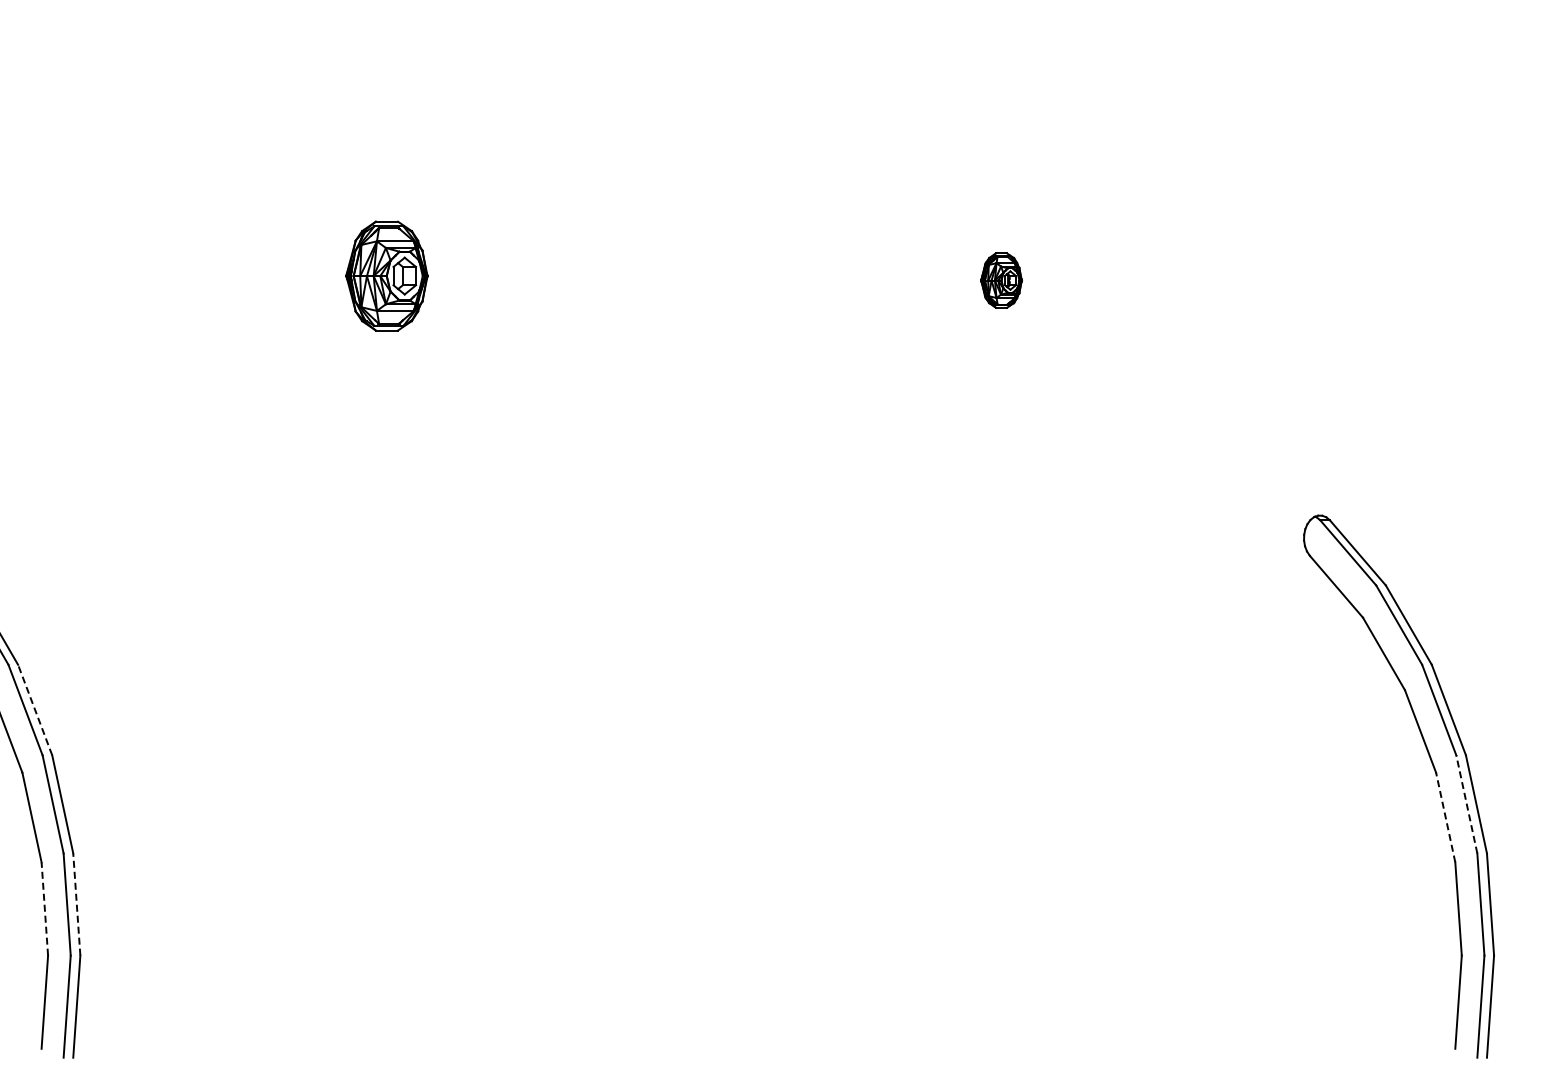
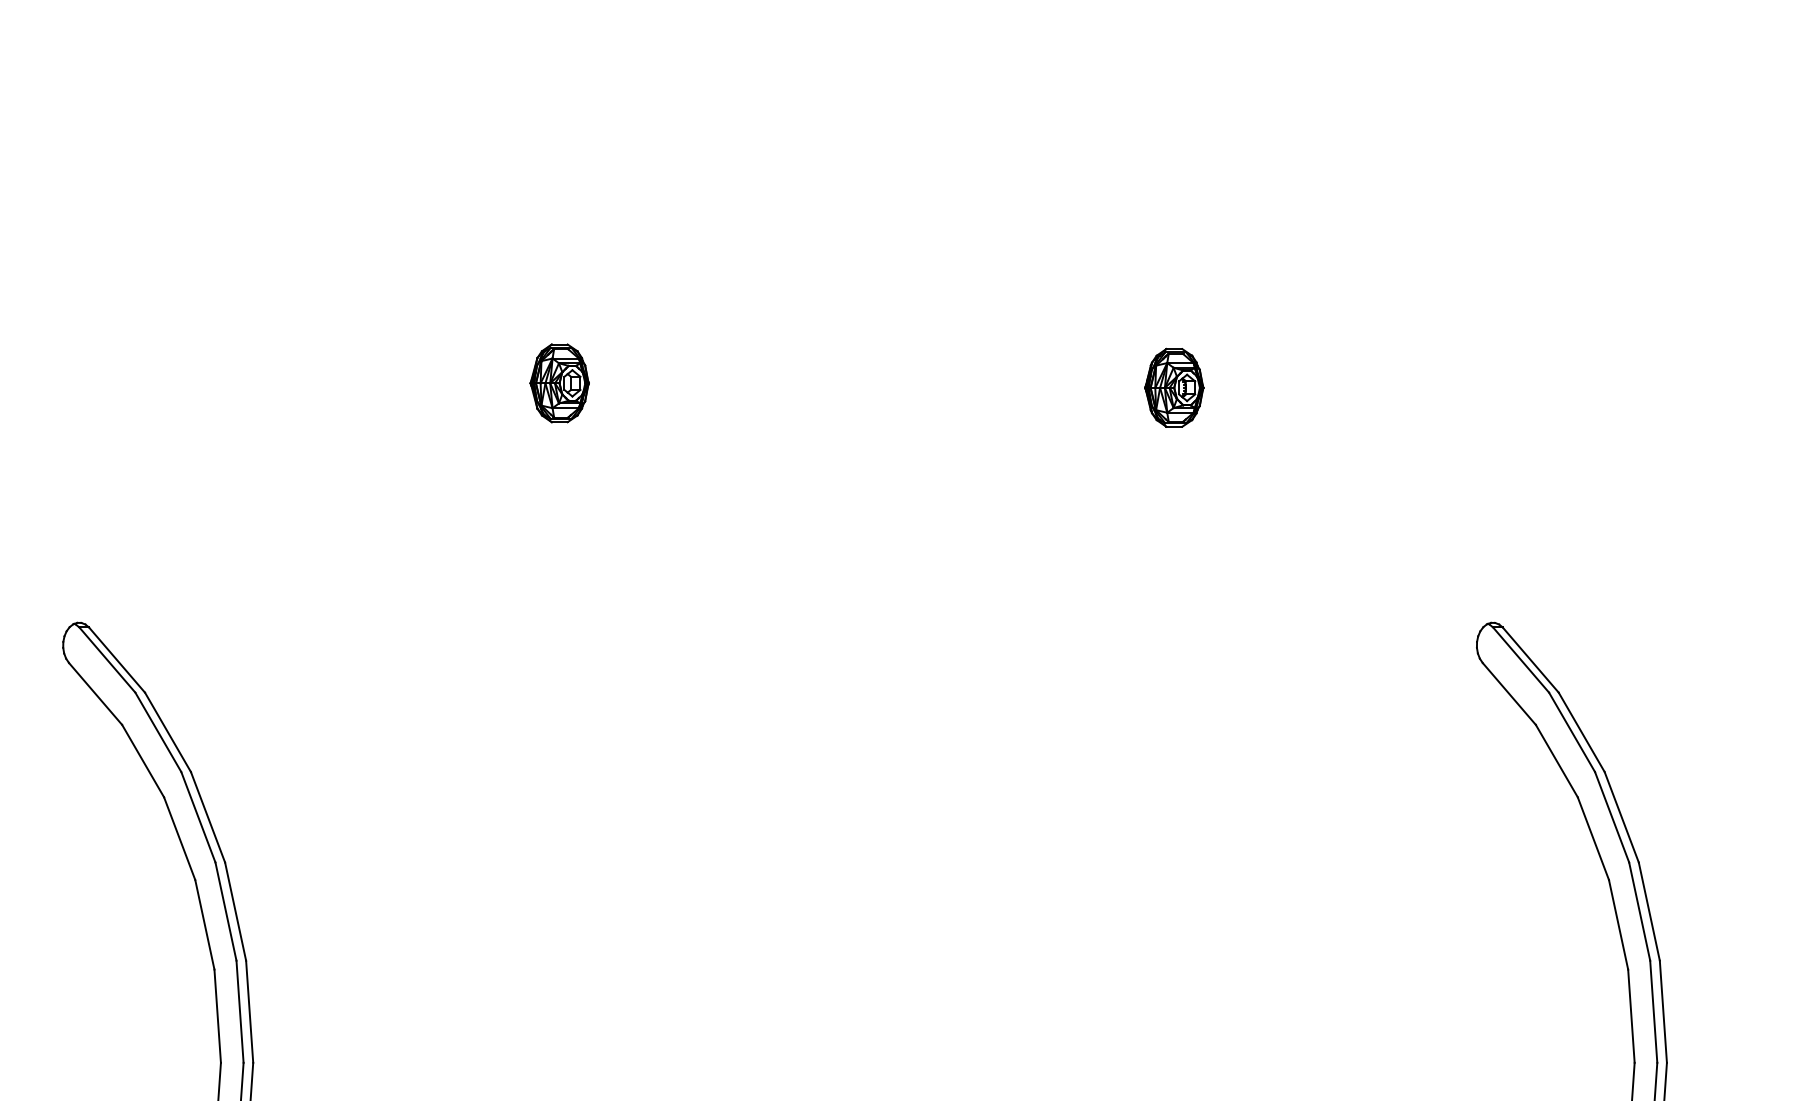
part: (386, 276) -> (559, 383), size x0.71
part: (1001, 280) -> (1174, 387), size x1.43
line: (34, 709) -> (207, 816), dashed -> solid
line: (1466, 804) -> (1639, 911), dashed -> solid
line: (1445, 817) -> (1618, 924), dashed -> solid
line: (76, 904) -> (249, 1011), dashed -> solid
line: (44, 909) -> (217, 1016), dashed -> solid

